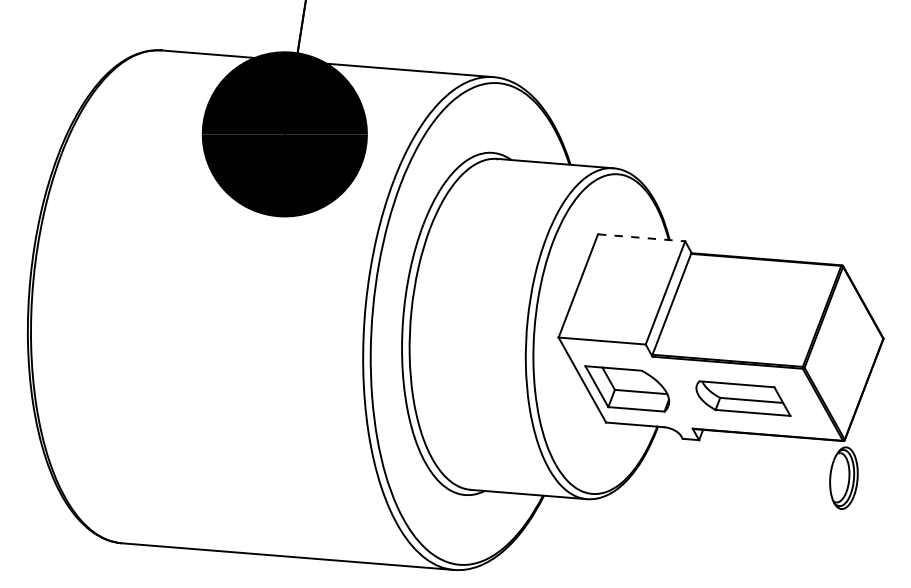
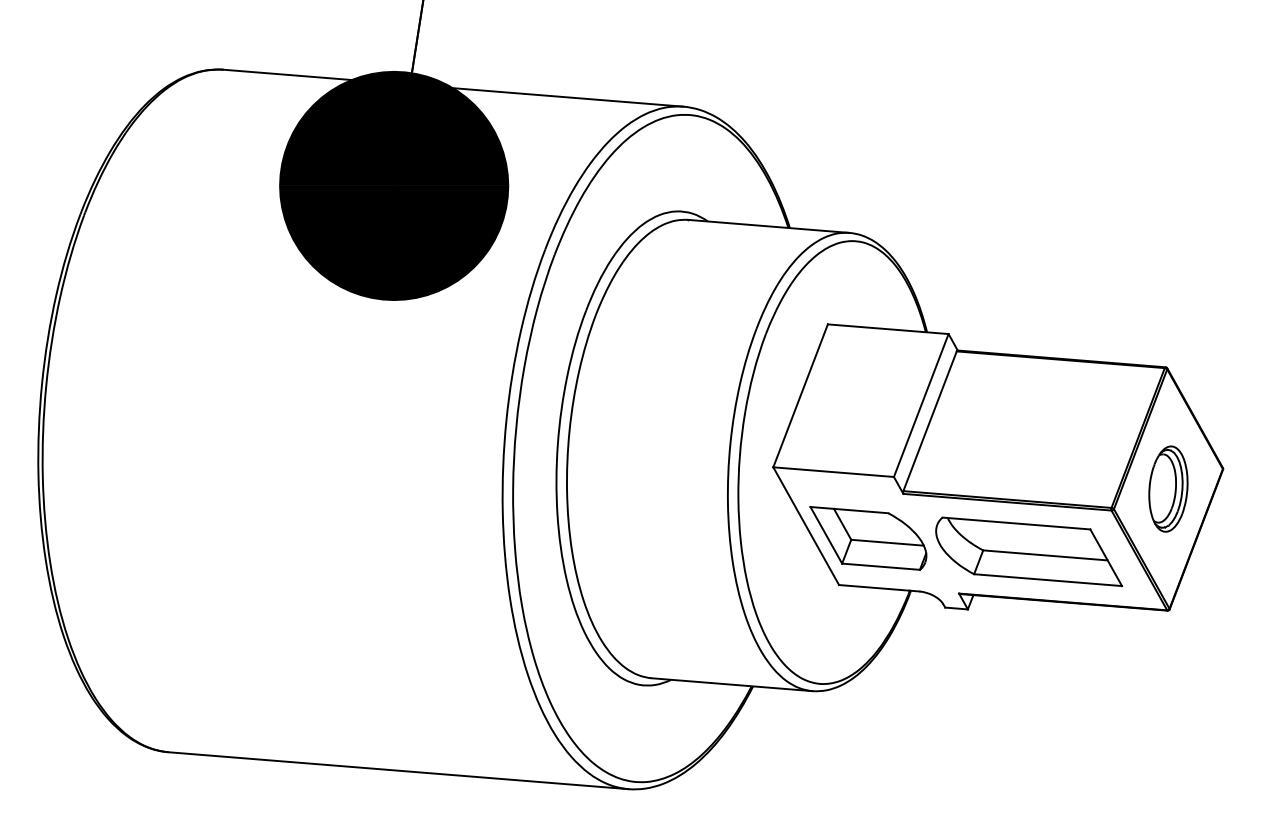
line: (641, 238) -> (888, 329), dashed -> solid
part: (743, 398) -> (1029, 551), size x1.43
part: (843, 477) -> (1168, 488), moved

